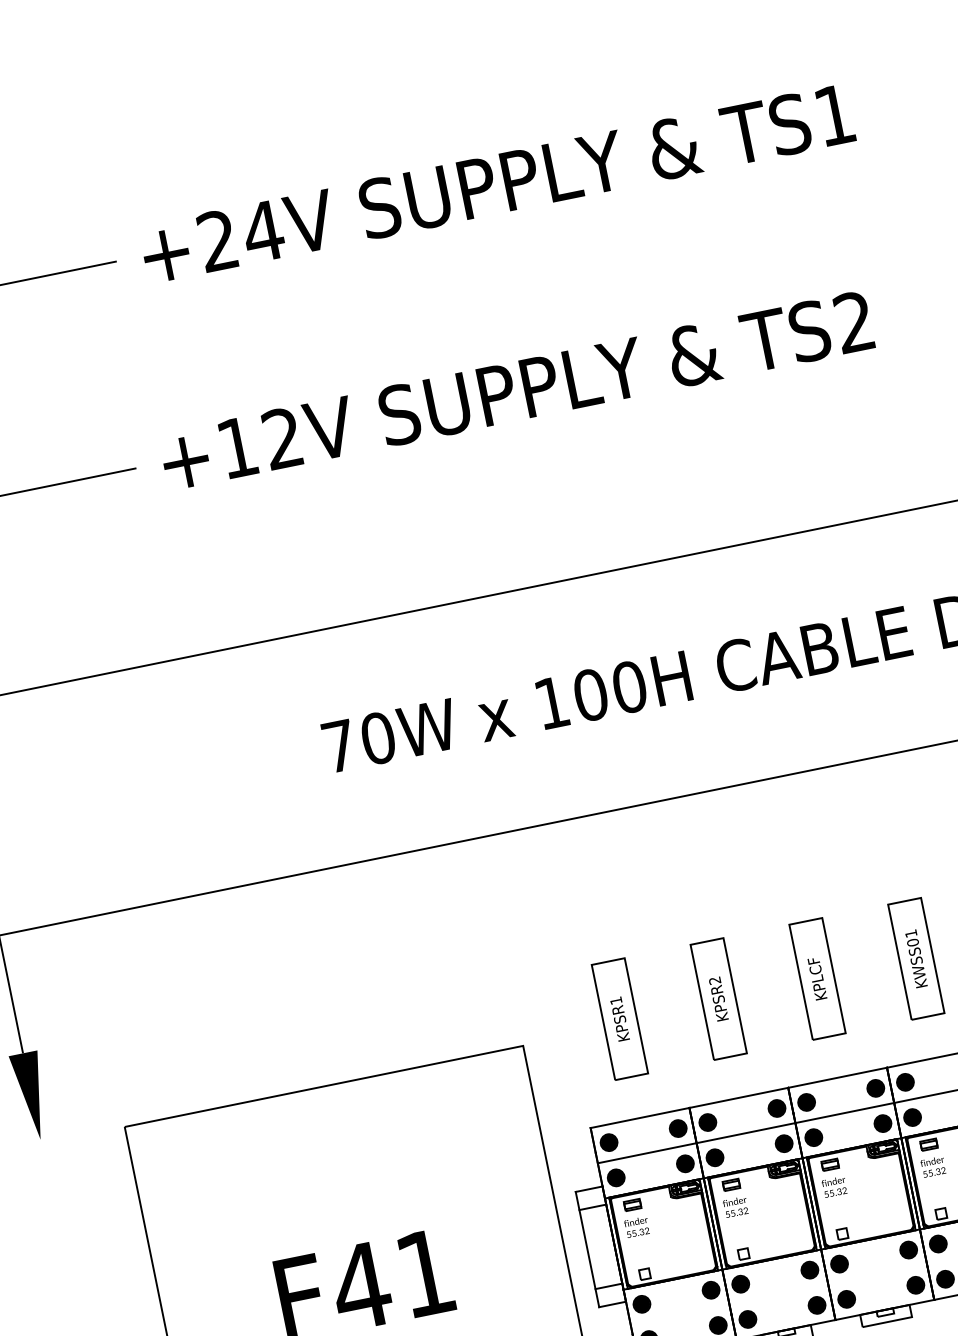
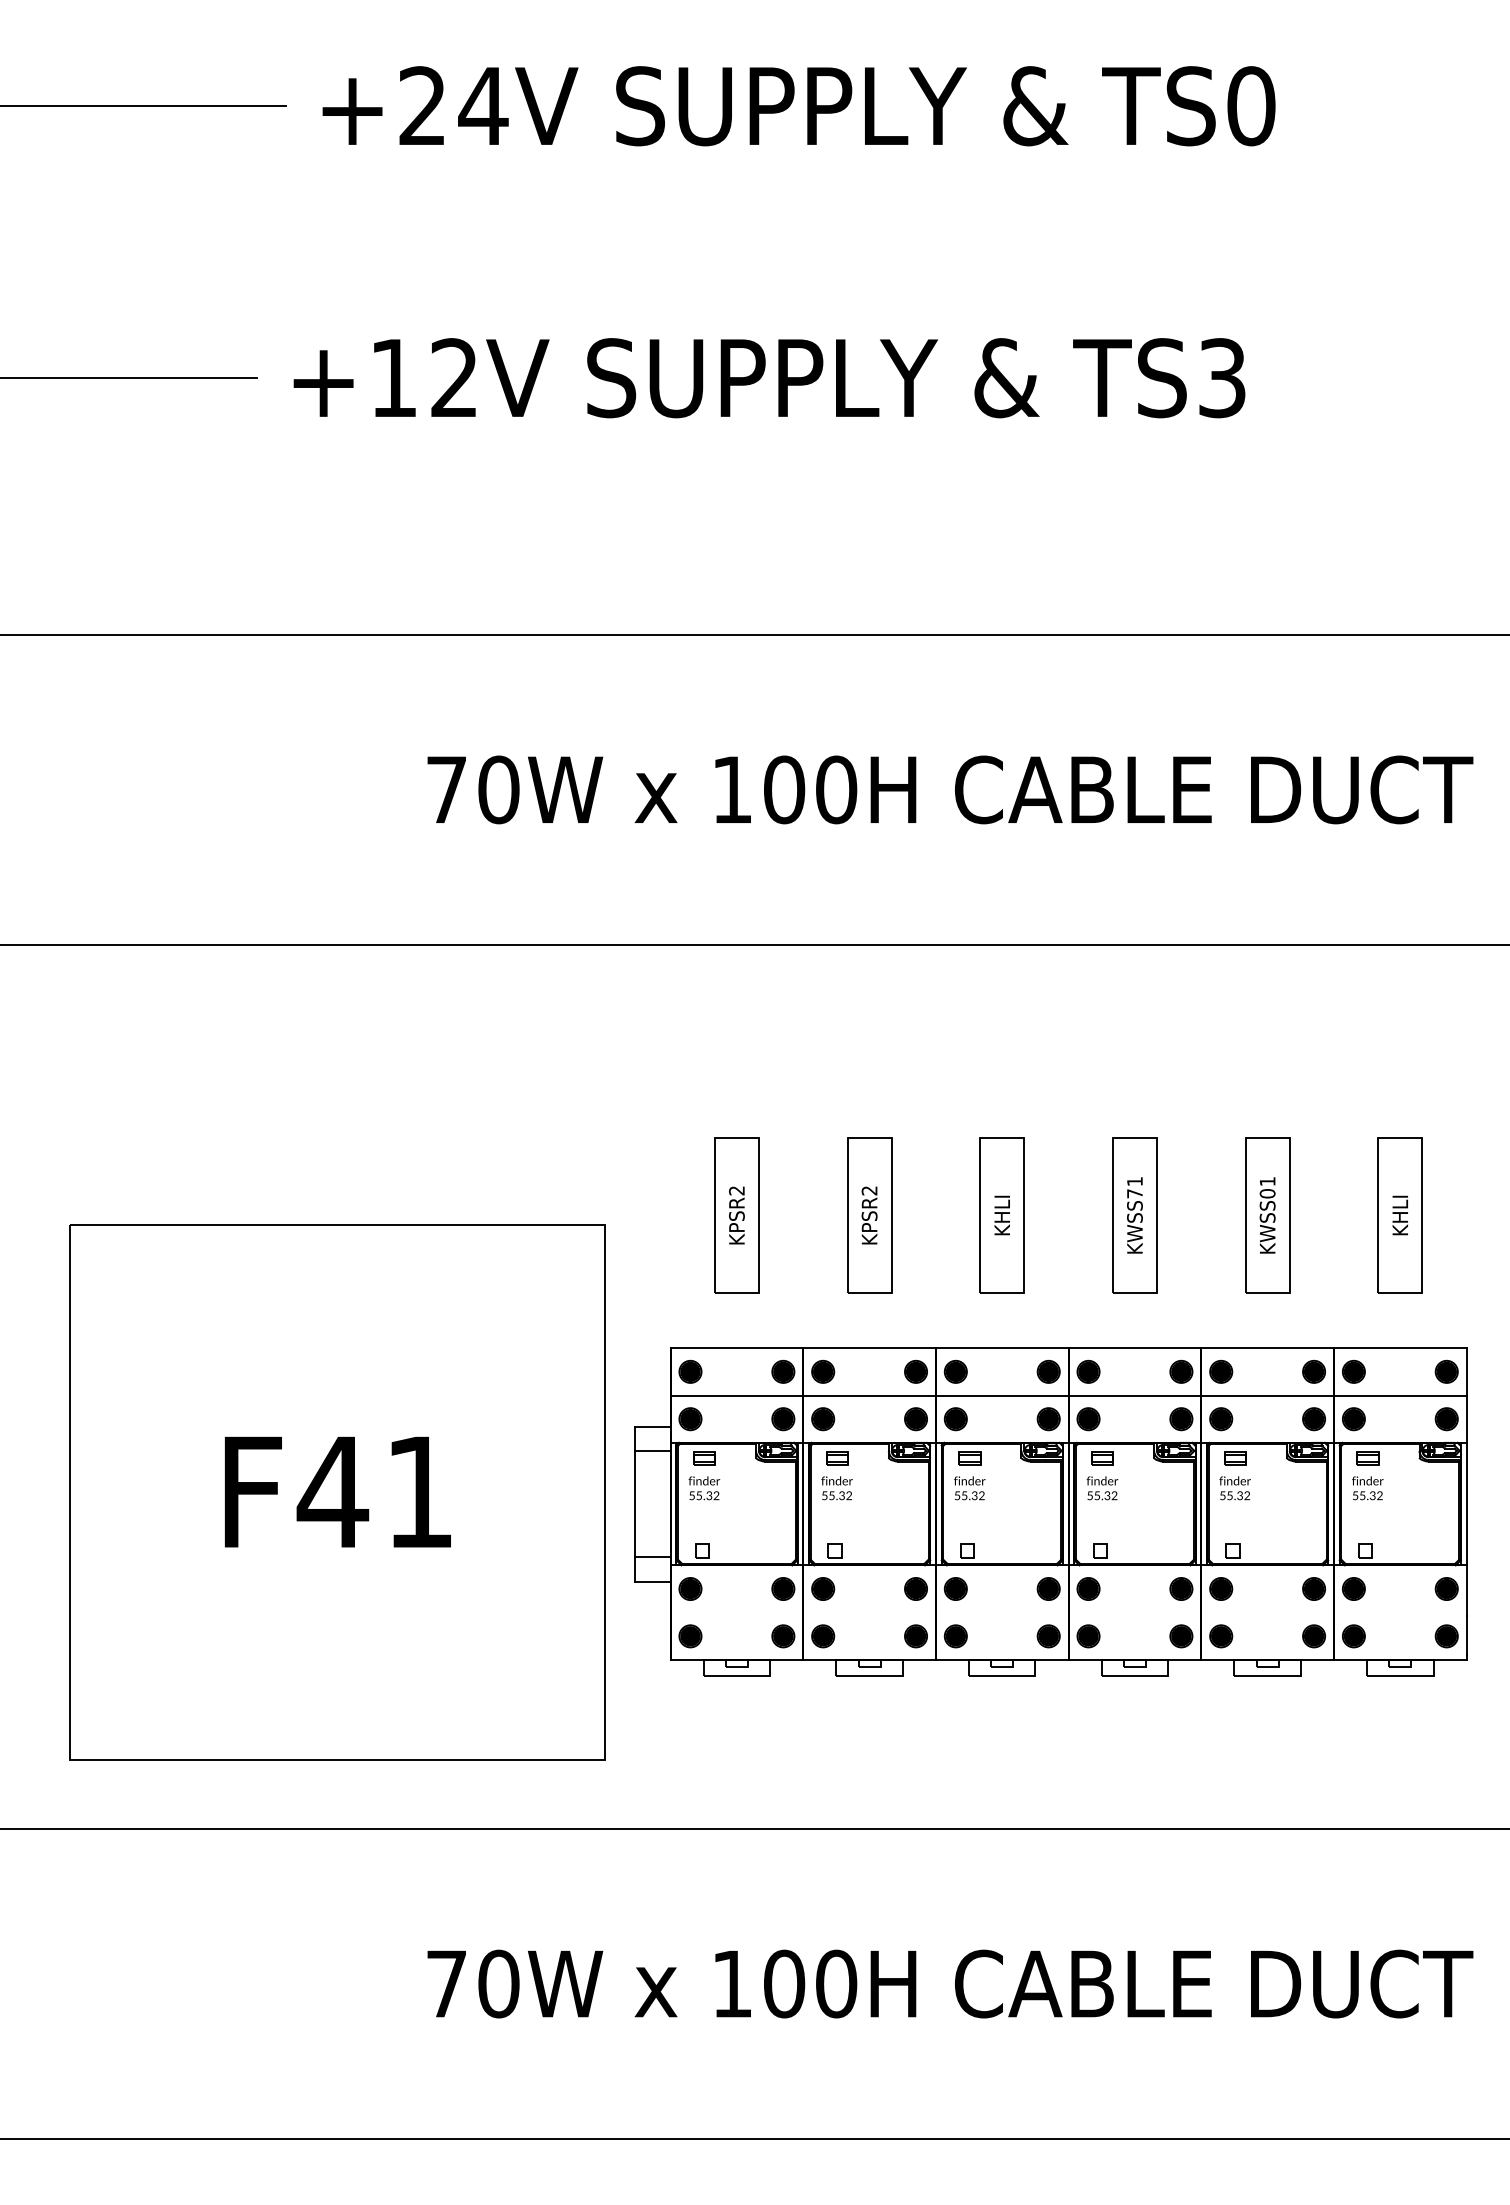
text: (835, 115) -> (1251, 106), TS1 -> TS0
text: (854, 322) -> (1222, 378), TS2 -> TS3
text: (912, 942) -> (1134, 1193), KWSS01 -> KWSS71
text: (817, 978) -> (1002, 1215), KPLCF -> KHLI
text: (615, 1000) -> (736, 1190), KPSR1 -> KPSR2

